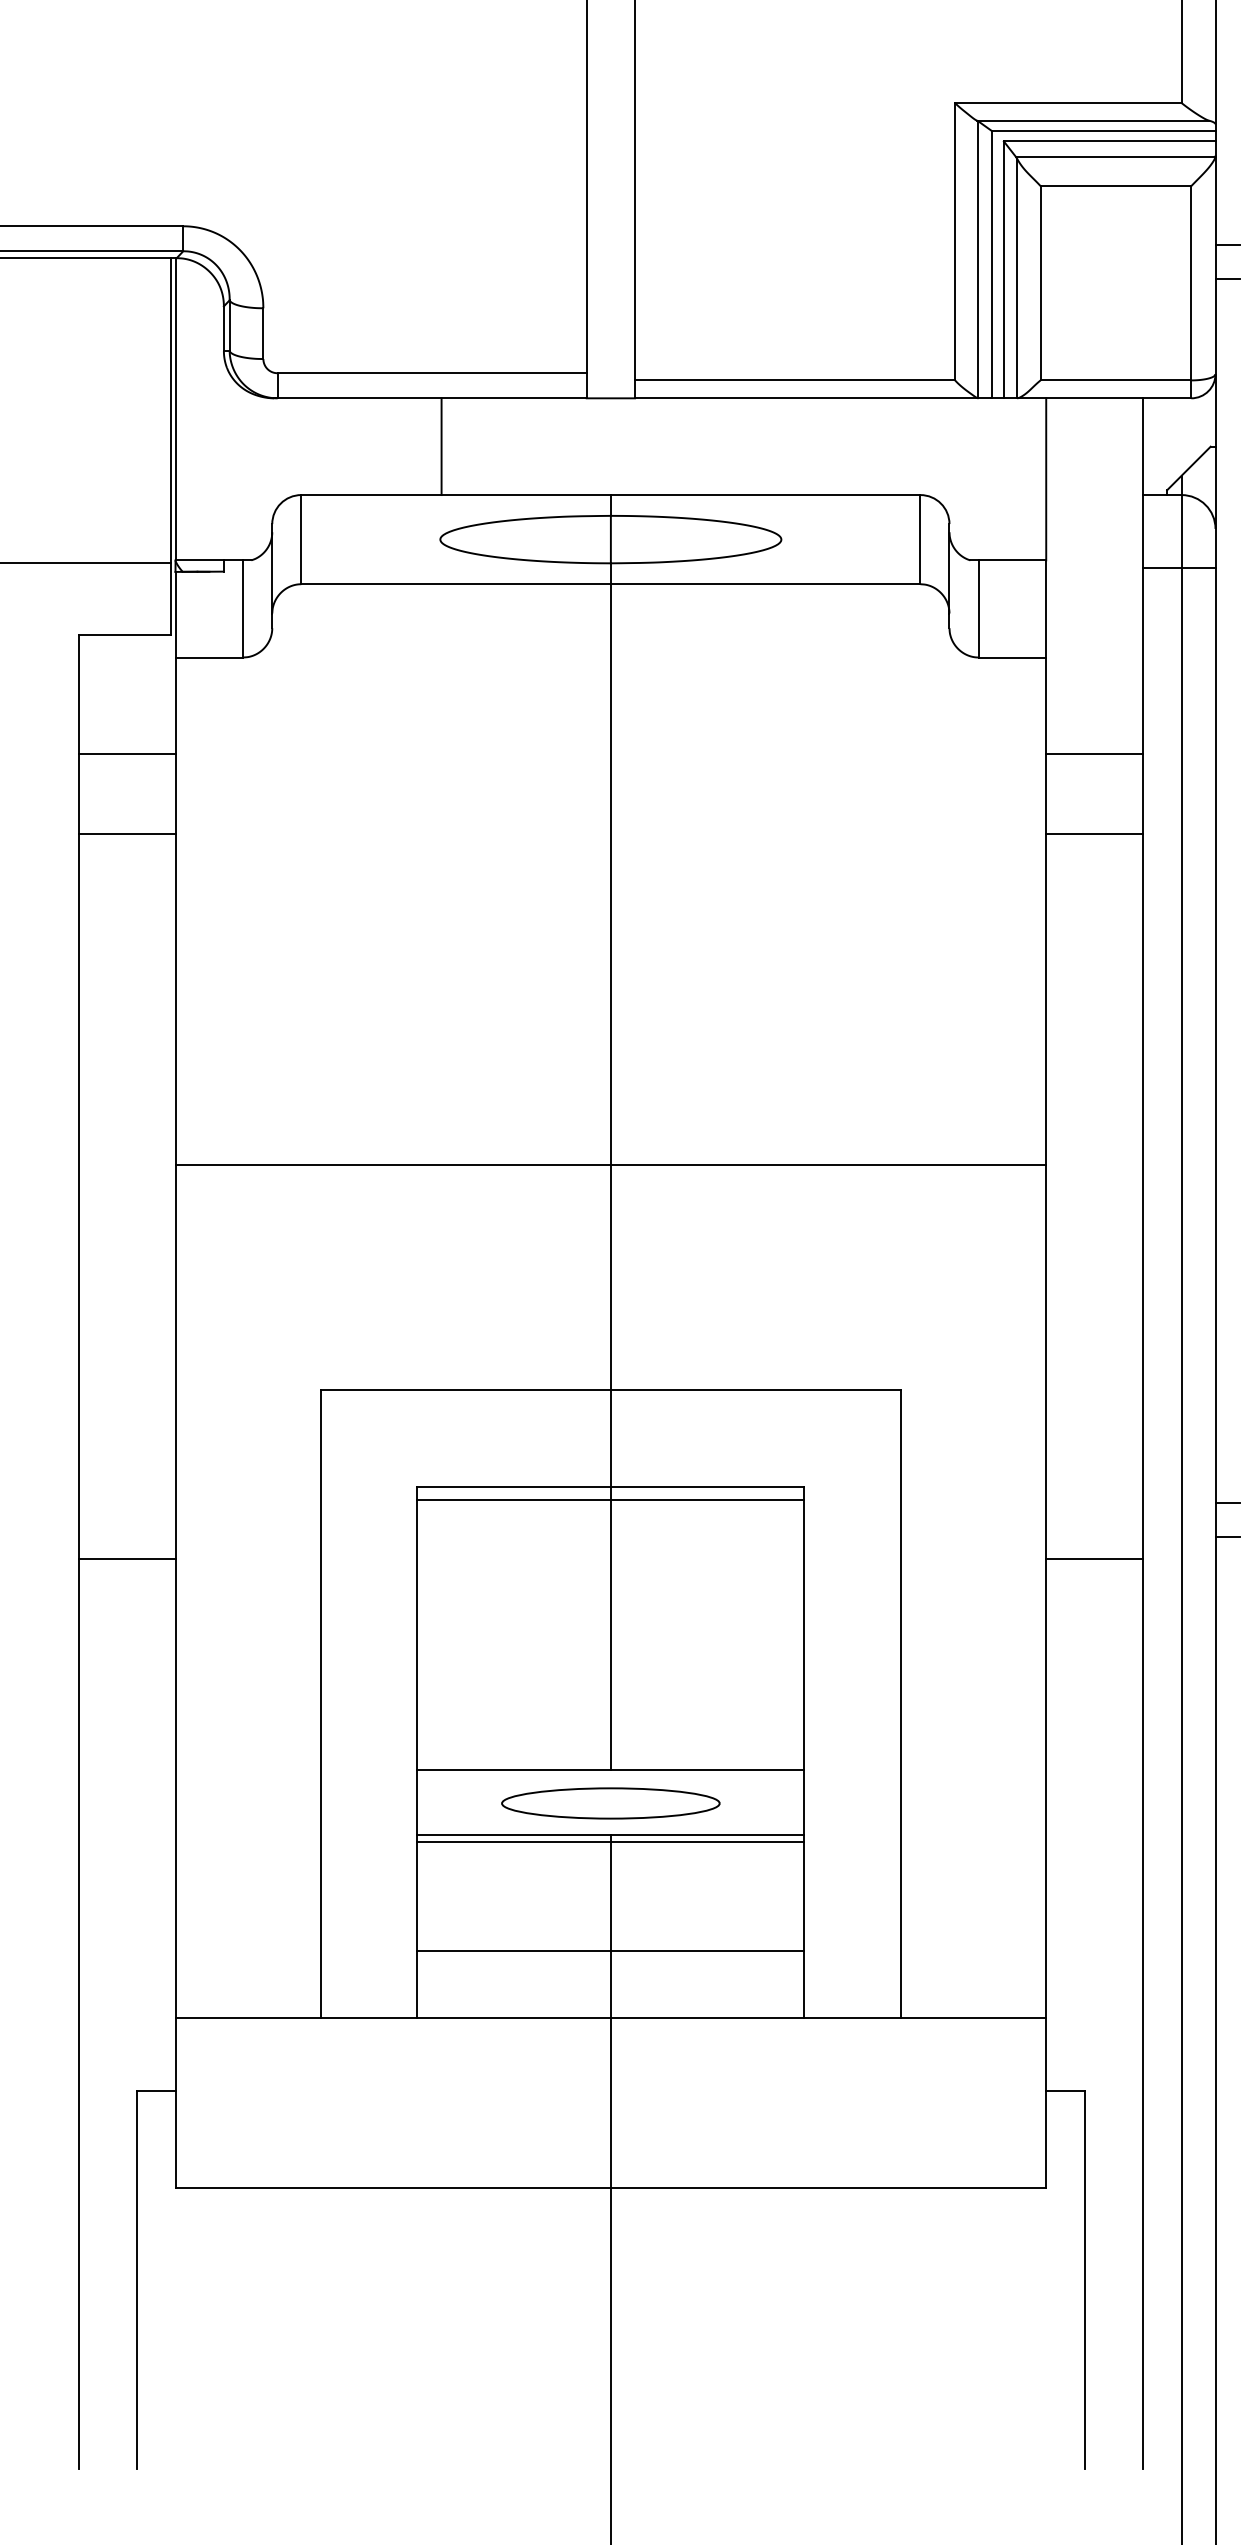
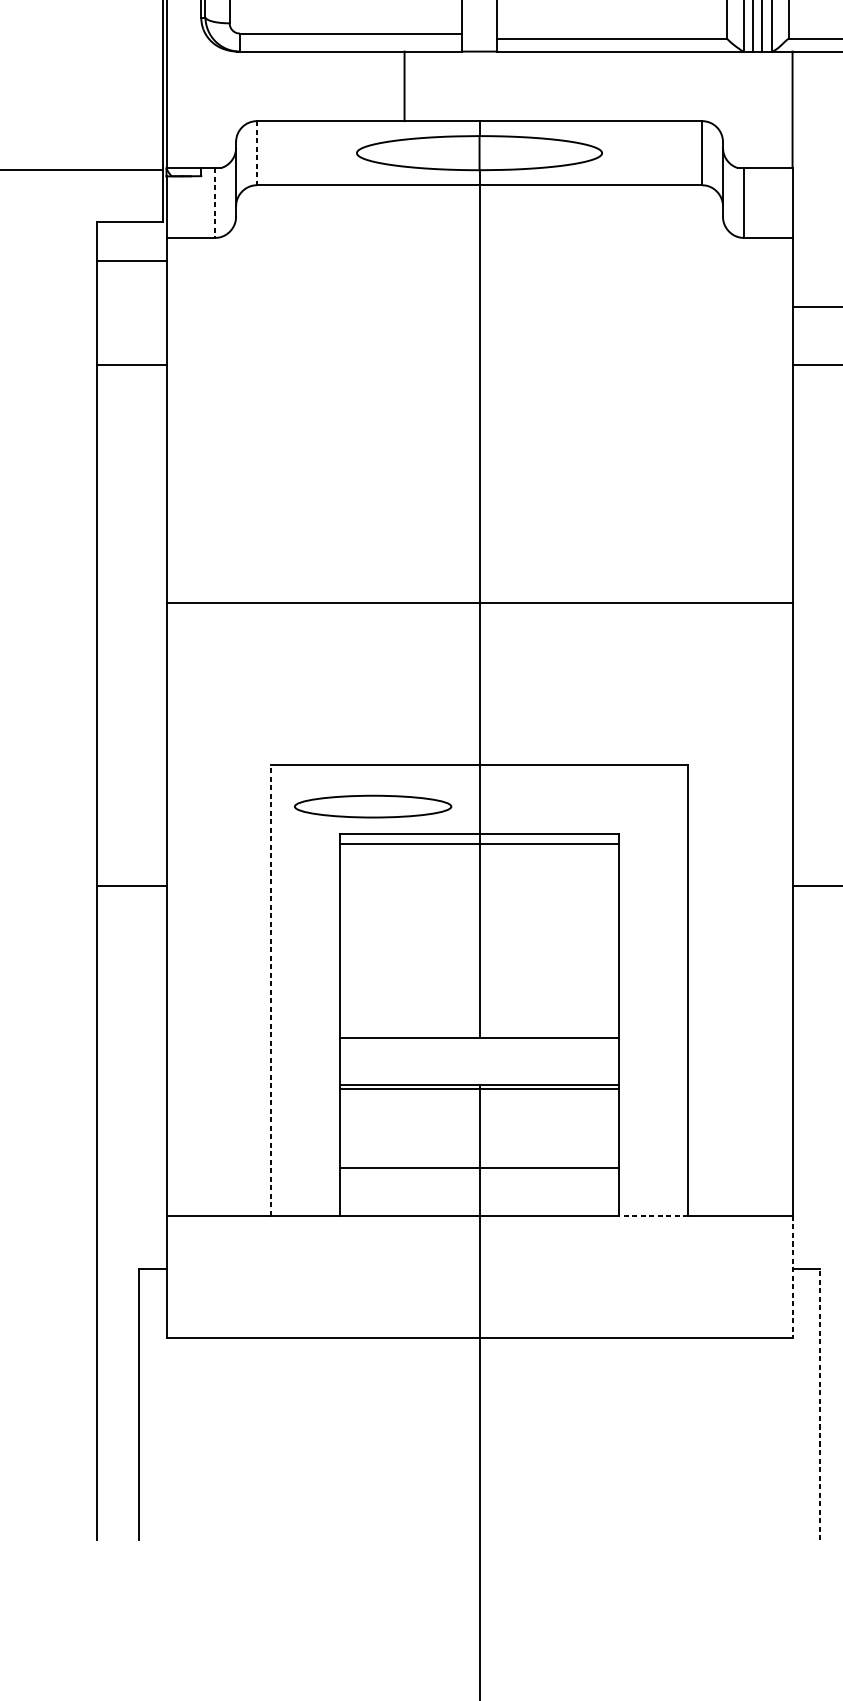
line: (441, 446) -> (404, 86), moved
line: (301, 539) -> (257, 153), solid -> dashed
line: (243, 608) -> (215, 202), solid -> dashed
line: (126, 753) -> (131, 260), moved
line: (320, 1703) -> (270, 990), solid -> dashed
part: (610, 1803) -> (372, 806), moved
line: (852, 2017) -> (653, 1215), solid -> dashed
line: (1046, 2103) -> (792, 1277), solid -> dashed
line: (1084, 2280) -> (820, 1404), solid -> dashed

